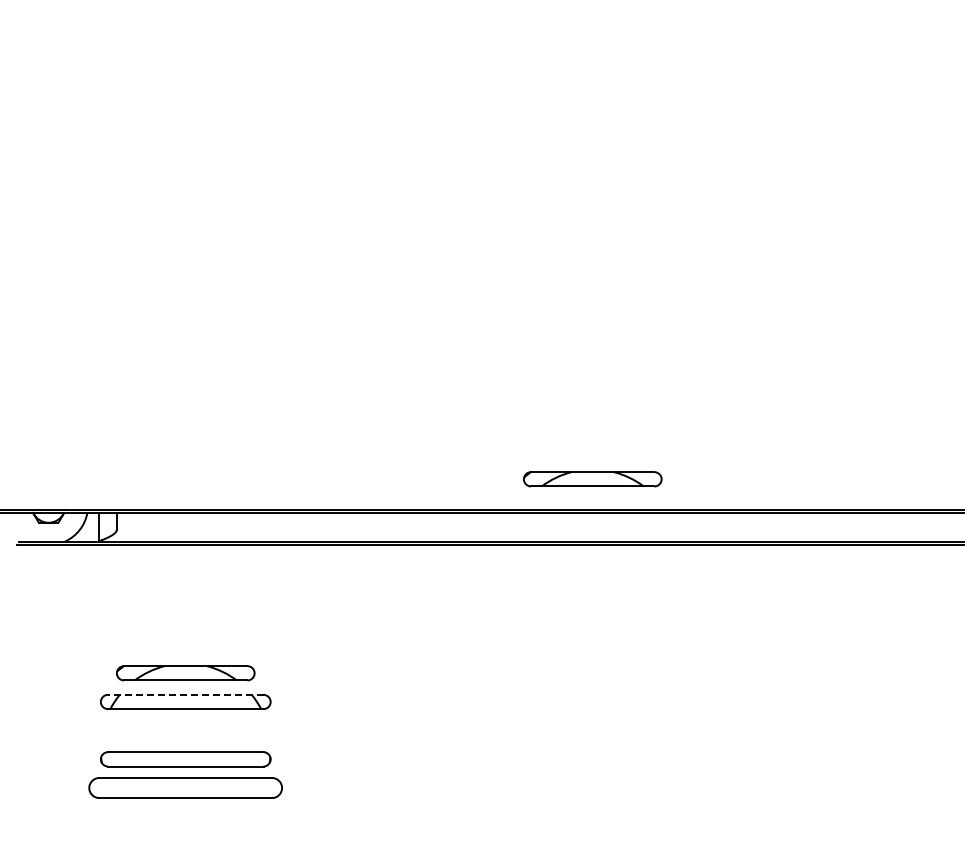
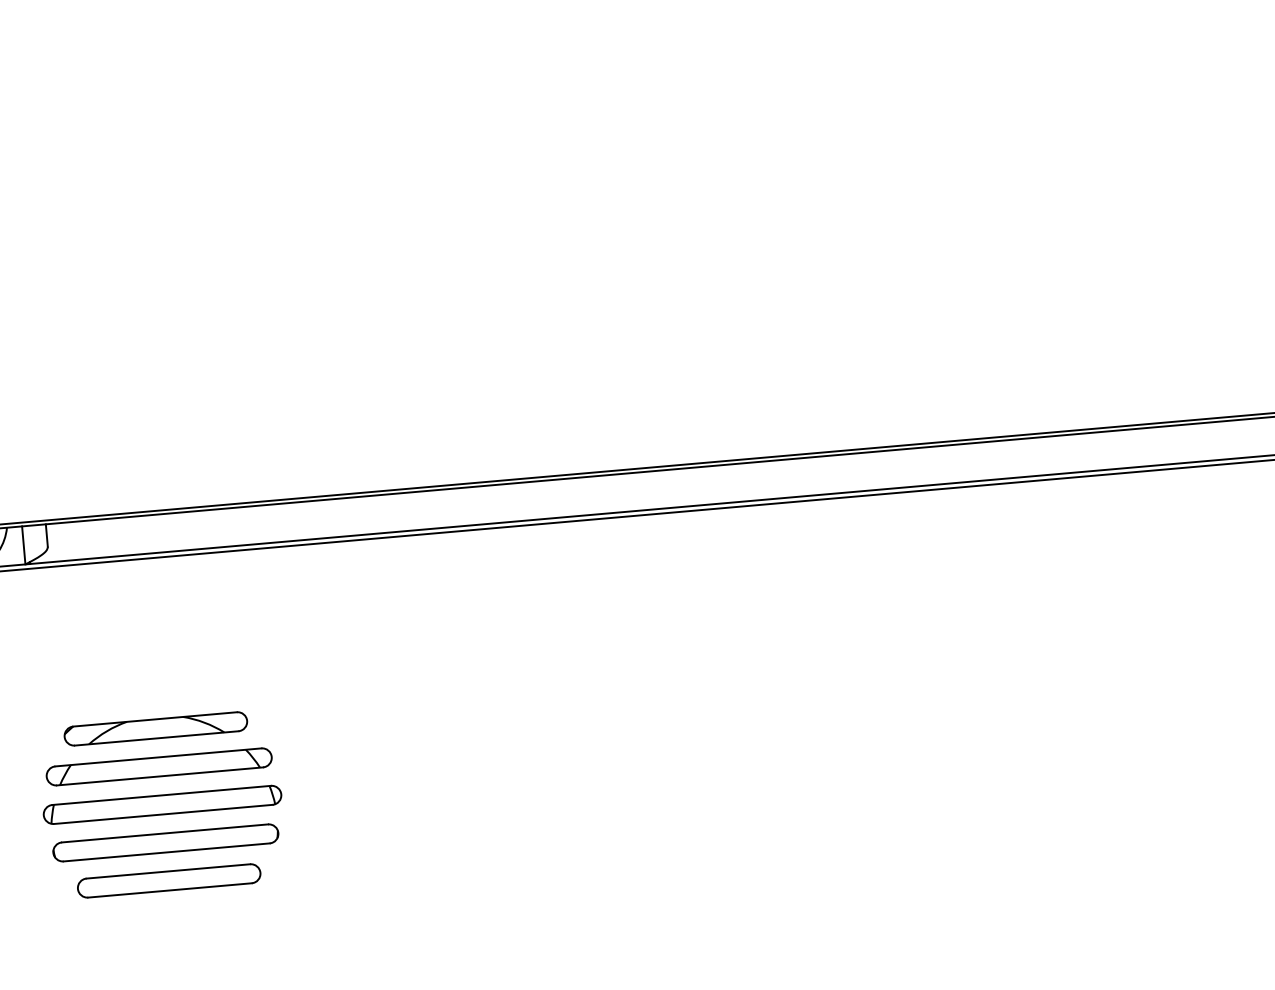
part: (592, 479) -> (672, 424), removed
line: (185, 694) -> (157, 757), dashed -> solid
part: (185, 730) -> (162, 804), added
part: (185, 787) -> (168, 880), size x0.71

